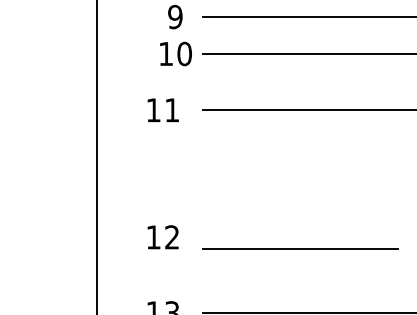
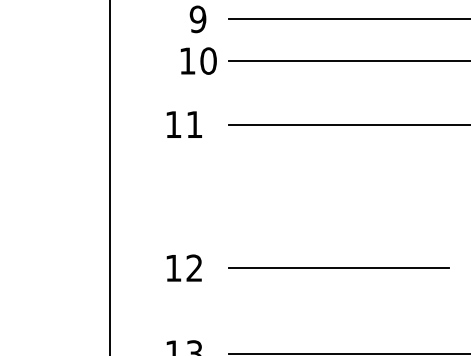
line: (300, 248) -> (339, 267), moved

